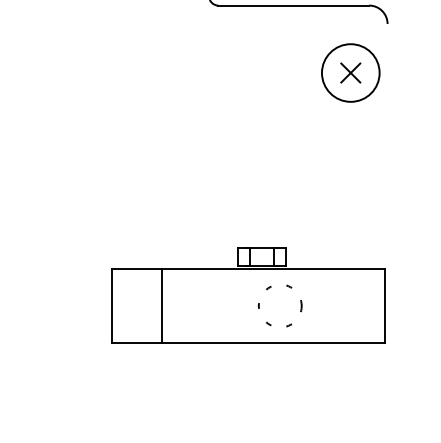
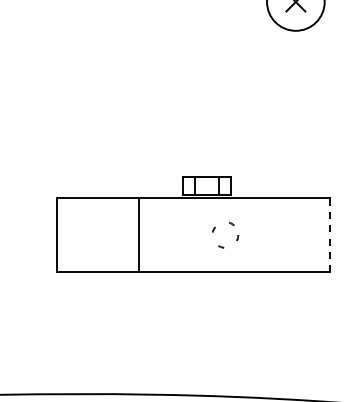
line: (162, 305) -> (139, 234), moved
circle: (280, 305) -> (225, 234), size x0.6
line: (384, 306) -> (329, 235), solid -> dashed

